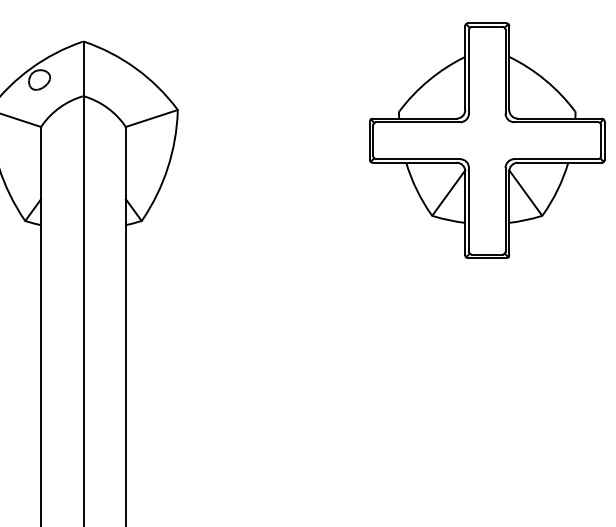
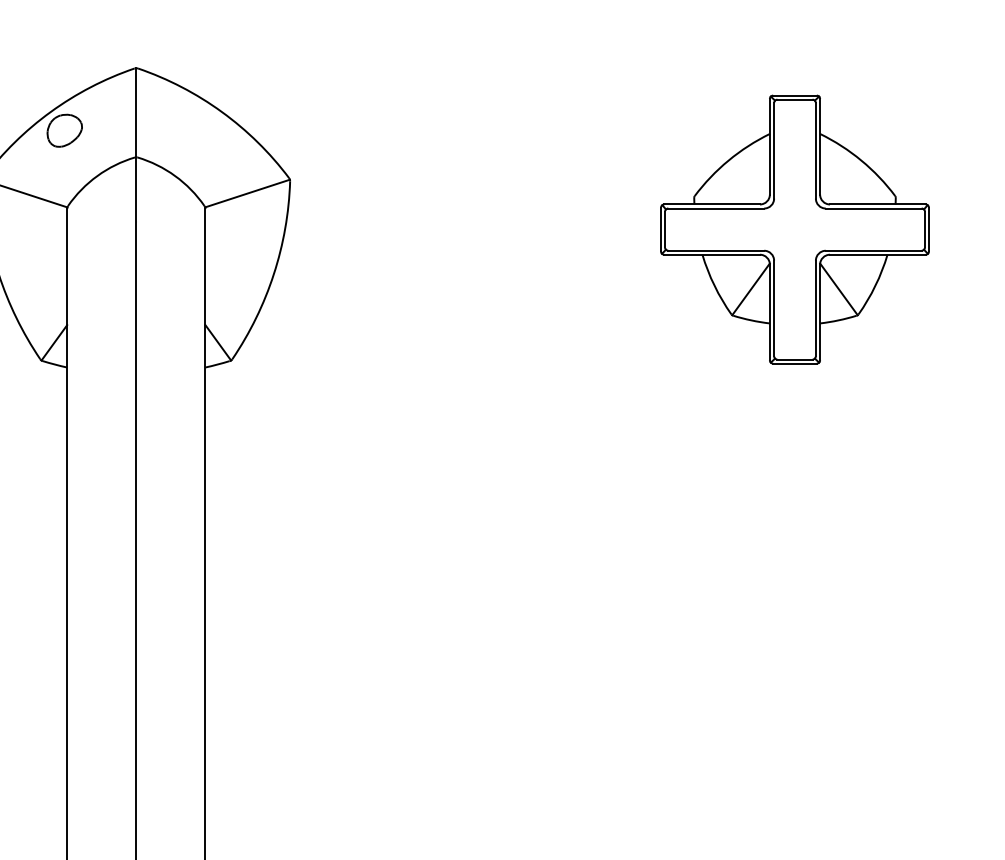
part: (487, 140) -> (795, 229), size x0.7

